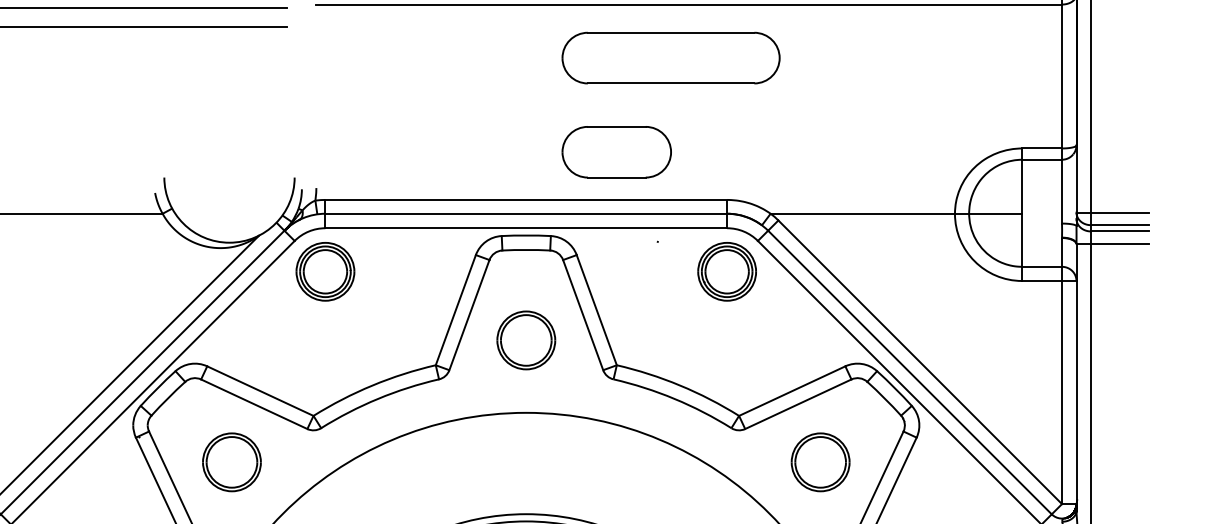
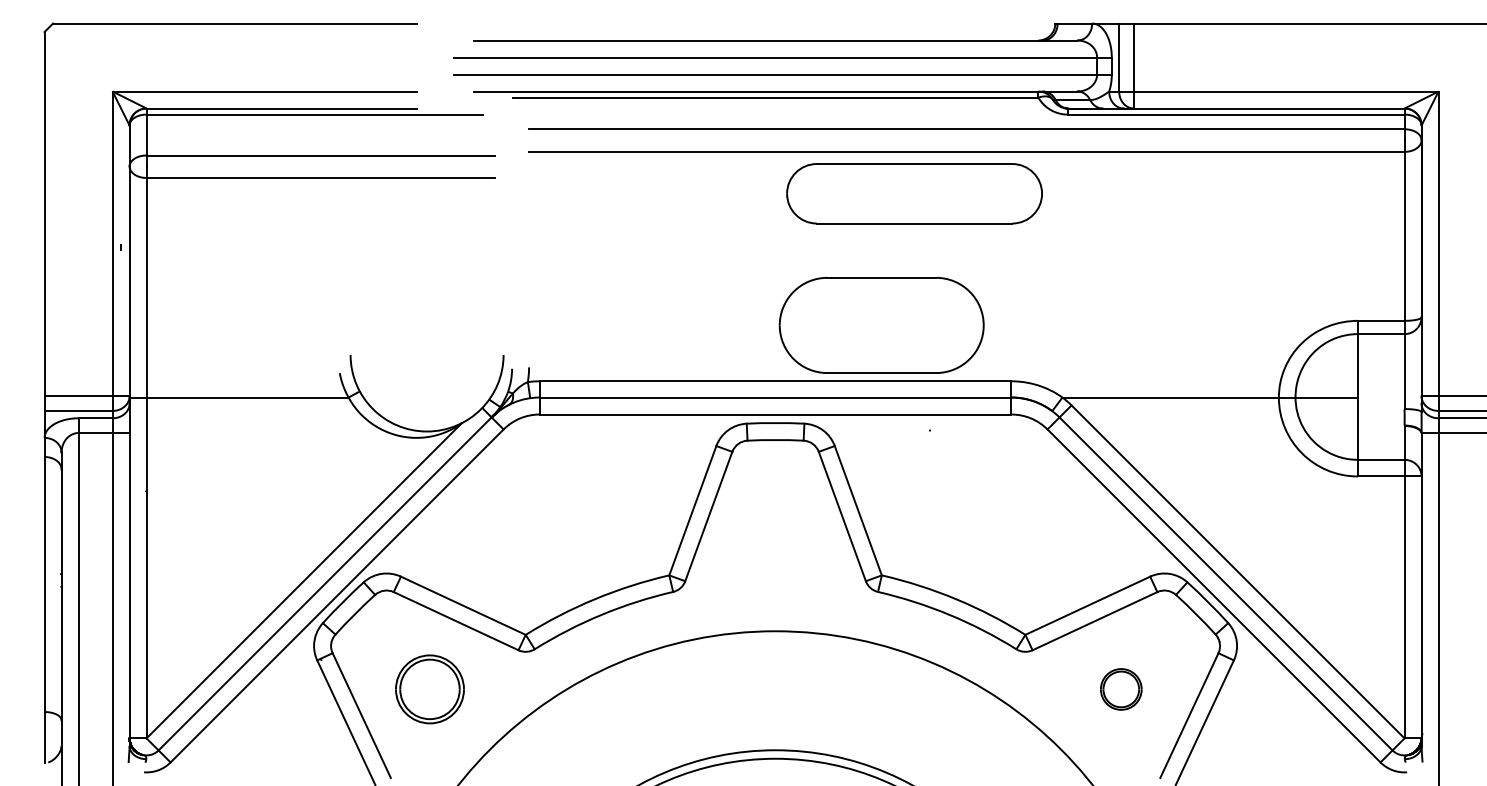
part: (671, 57) -> (914, 193), moved
part: (616, 151) -> (881, 324), size x1.6
part: (325, 271) -> (539, 465), removed
part: (727, 271) -> (1011, 465), removed
part: (526, 340) -> (775, 546), removed
part: (820, 462) -> (1121, 689), size x0.6

